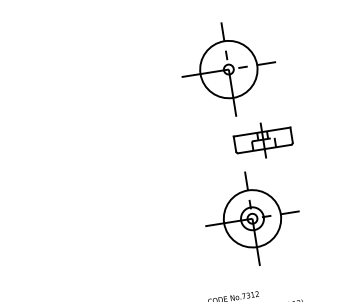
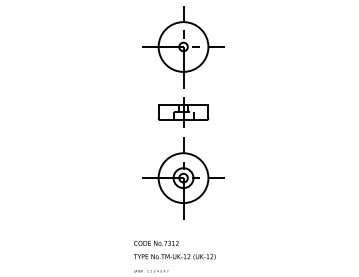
part: (263, 140) -> (183, 112), moved

